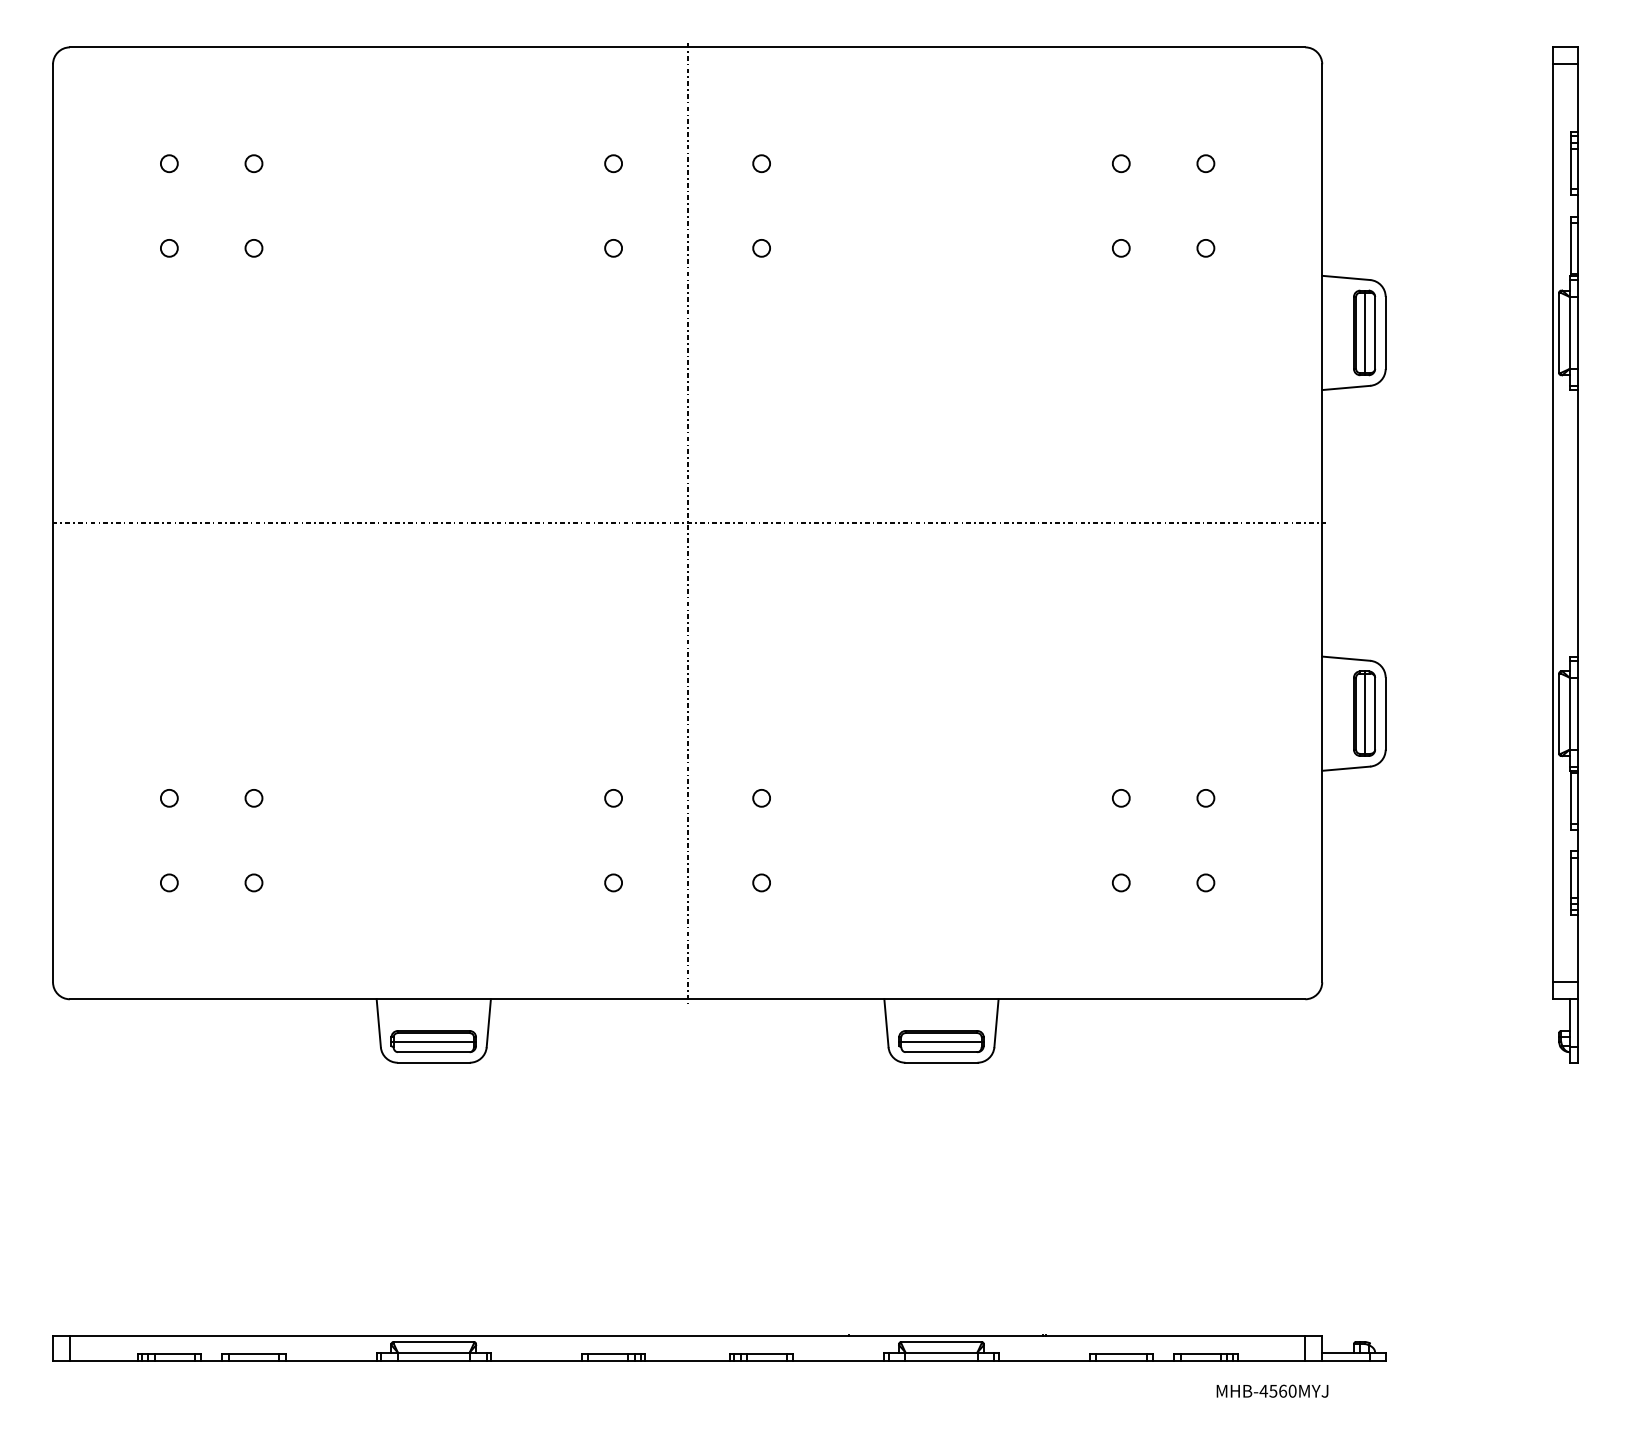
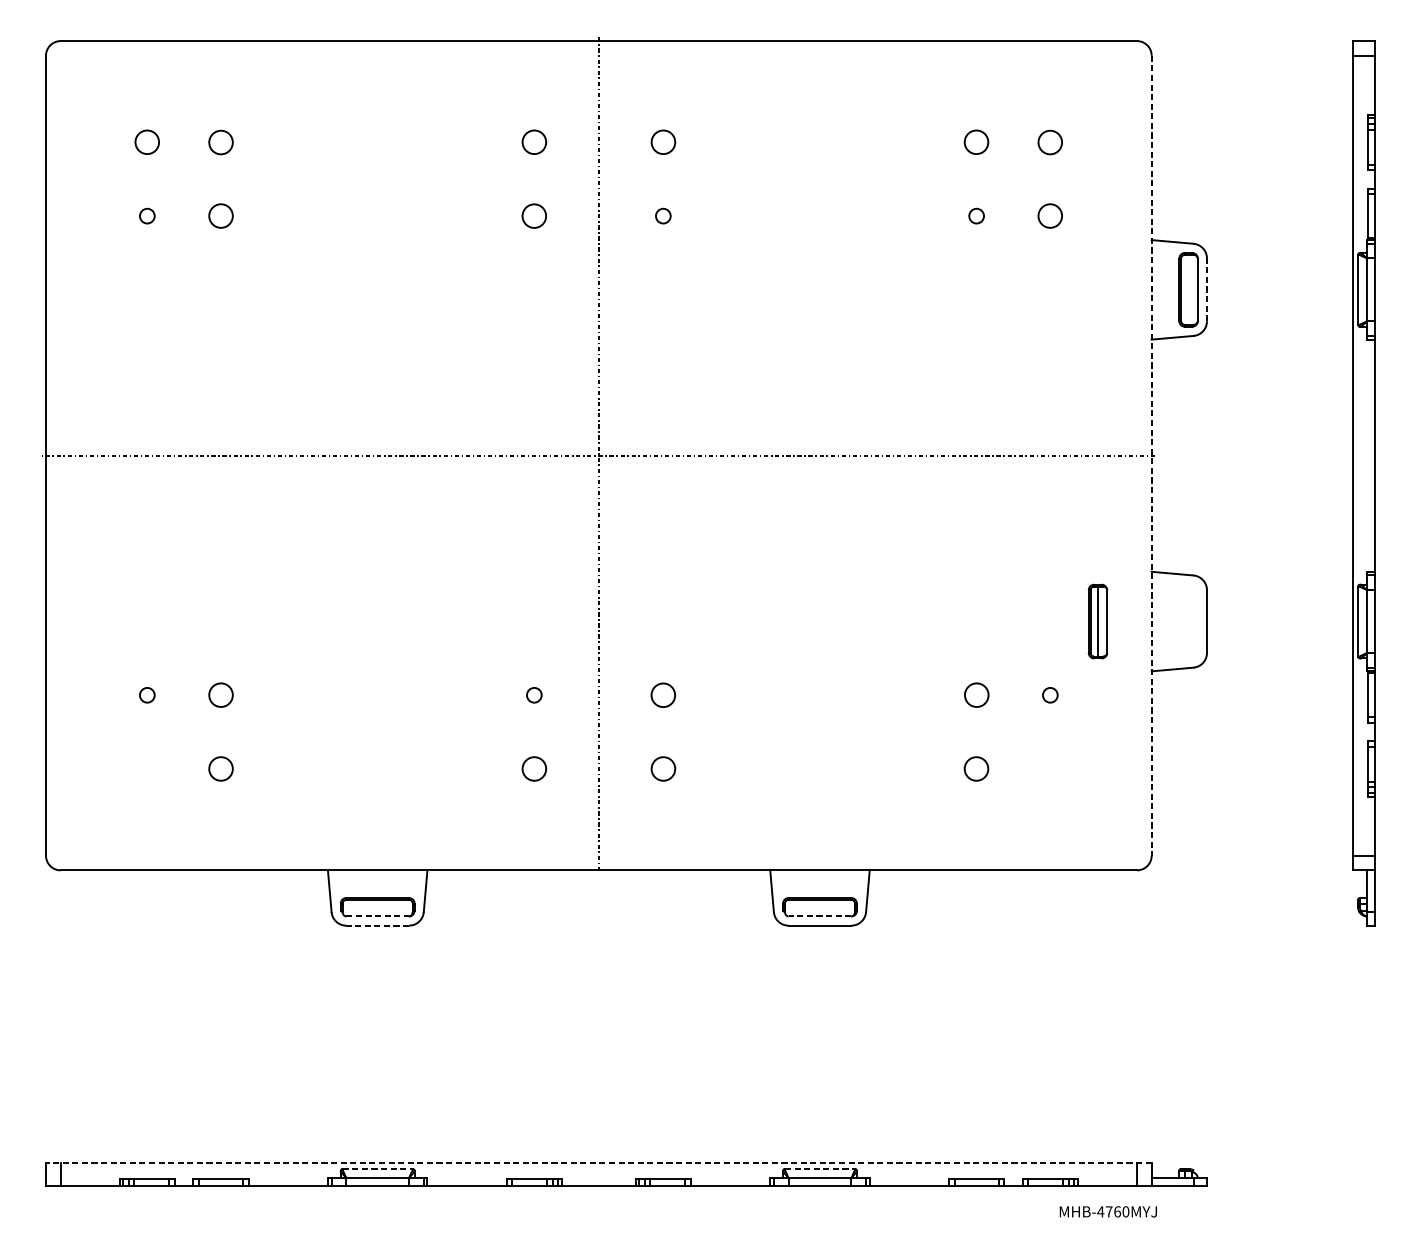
circle: (169, 163) -> (147, 142), size x1.6
circle: (253, 163) -> (220, 142), size x1.6
circle: (613, 163) -> (534, 142), size x1.6
circle: (761, 163) -> (663, 142), size x1.6
circle: (1121, 163) -> (976, 142), size x1.6
circle: (1205, 163) -> (1050, 142), size x1.6
circle: (613, 247) -> (534, 215), size x1.6
circle: (253, 248) -> (220, 216), size x1.6
circle: (1205, 248) -> (1050, 216), size x1.6
line: (1364, 332) -> (1188, 289), removed
line: (1385, 332) -> (1206, 289), solid -> dashed
line: (1322, 523) -> (1151, 455), solid -> dashed
part: (1364, 713) -> (1097, 621), moved
circle: (761, 797) -> (663, 694), size x1.6
circle: (253, 798) -> (220, 695), size x1.6
circle: (1120, 798) -> (975, 695), size x1.6
circle: (169, 882) -> (147, 768), removed
circle: (253, 882) -> (220, 768), size x1.6
circle: (613, 882) -> (534, 768), size x1.6
circle: (761, 882) -> (663, 768), size x1.6
circle: (1121, 882) -> (976, 768), size x1.6
circle: (1205, 882) -> (1050, 768), removed
line: (433, 1041) -> (377, 907), removed
line: (941, 1041) -> (820, 907), removed
line: (433, 1052) -> (377, 916), solid -> dashed
line: (941, 1052) -> (820, 916), solid -> dashed
line: (433, 1062) -> (377, 925), solid -> dashed
line: (687, 1335) -> (598, 1163), solid -> dashed
line: (434, 1341) -> (378, 1168), solid -> dashed
line: (941, 1341) -> (820, 1168), solid -> dashed
text: (1273, 1391) -> (1109, 1212), MHB-4560MYJ -> MHB-4760MYJ

